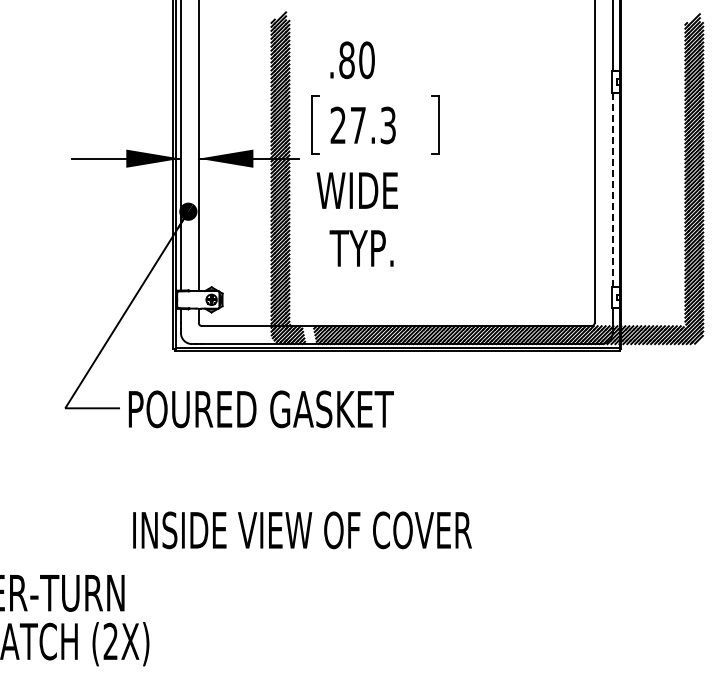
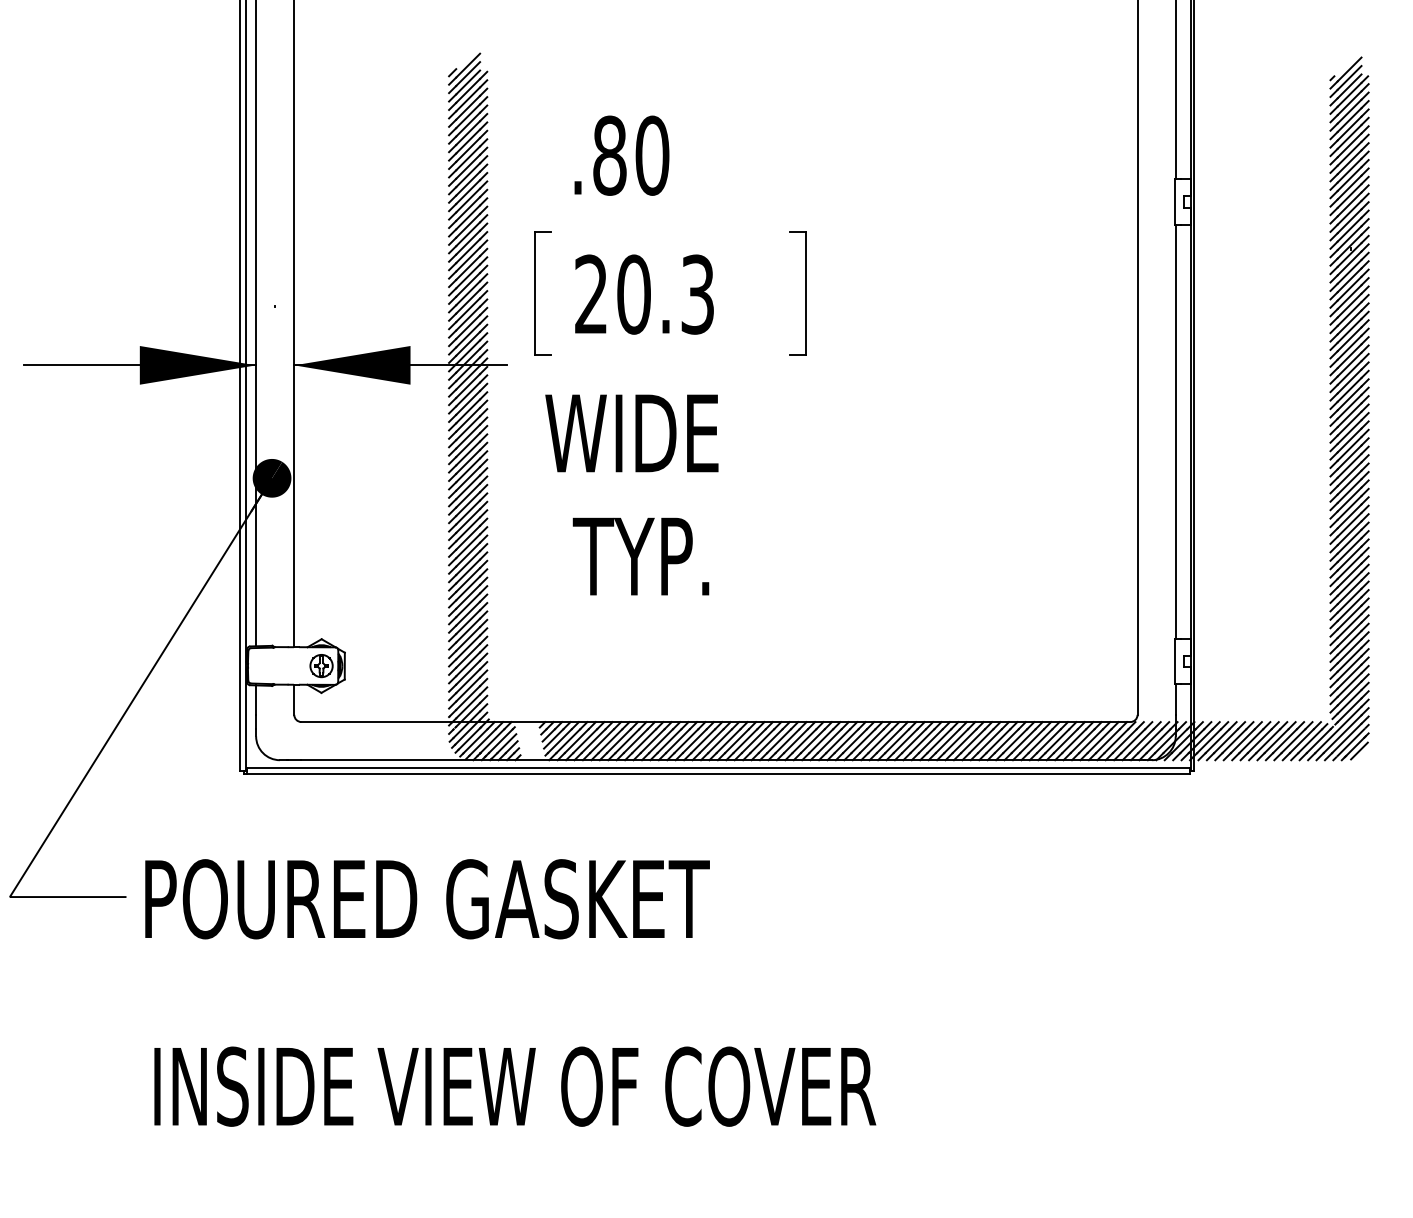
text: (358, 125) -> (634, 294), 27.3 -> 20.3
line: (612, 190) -> (1175, 433), dashed -> solid
text: (302, 530) -> (515, 1086), moved

